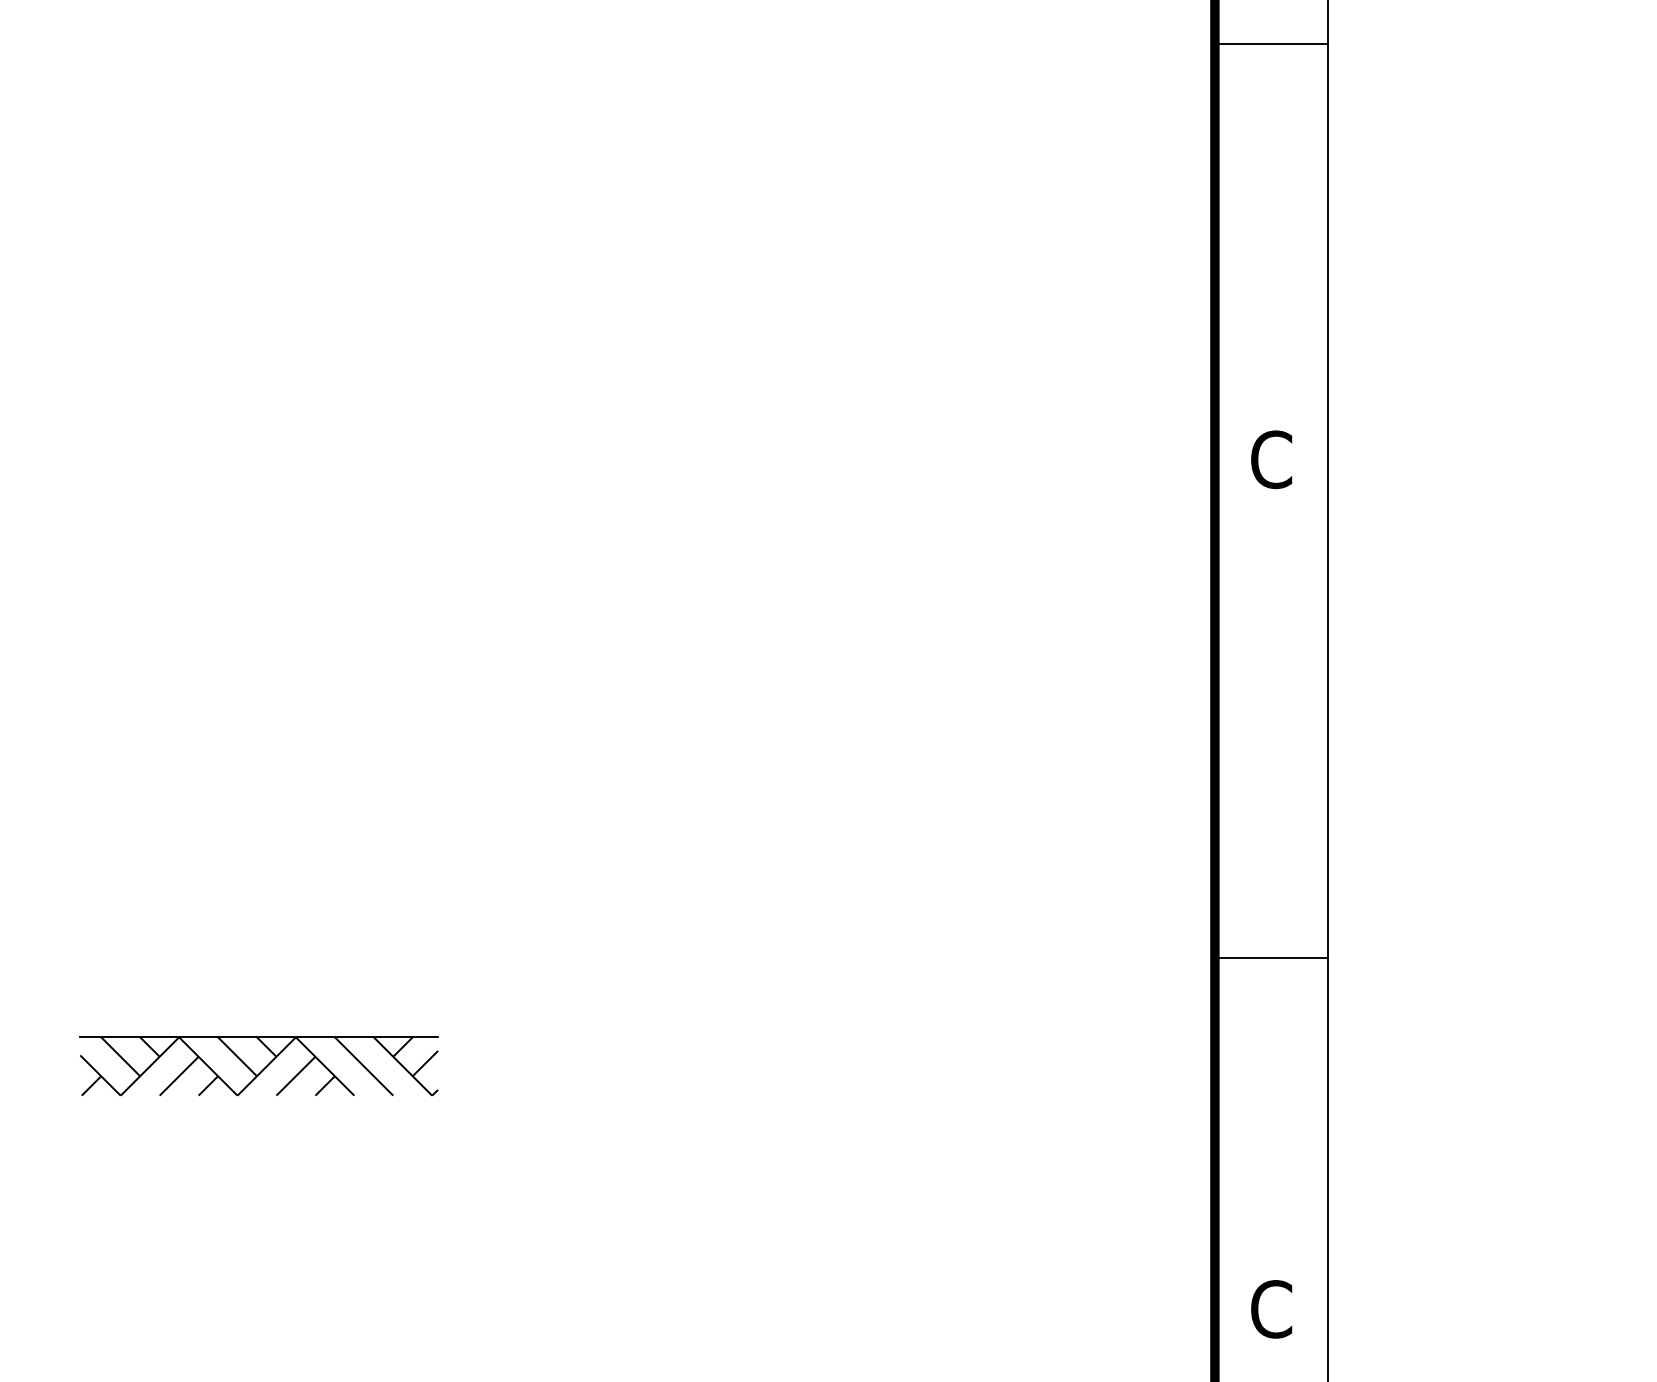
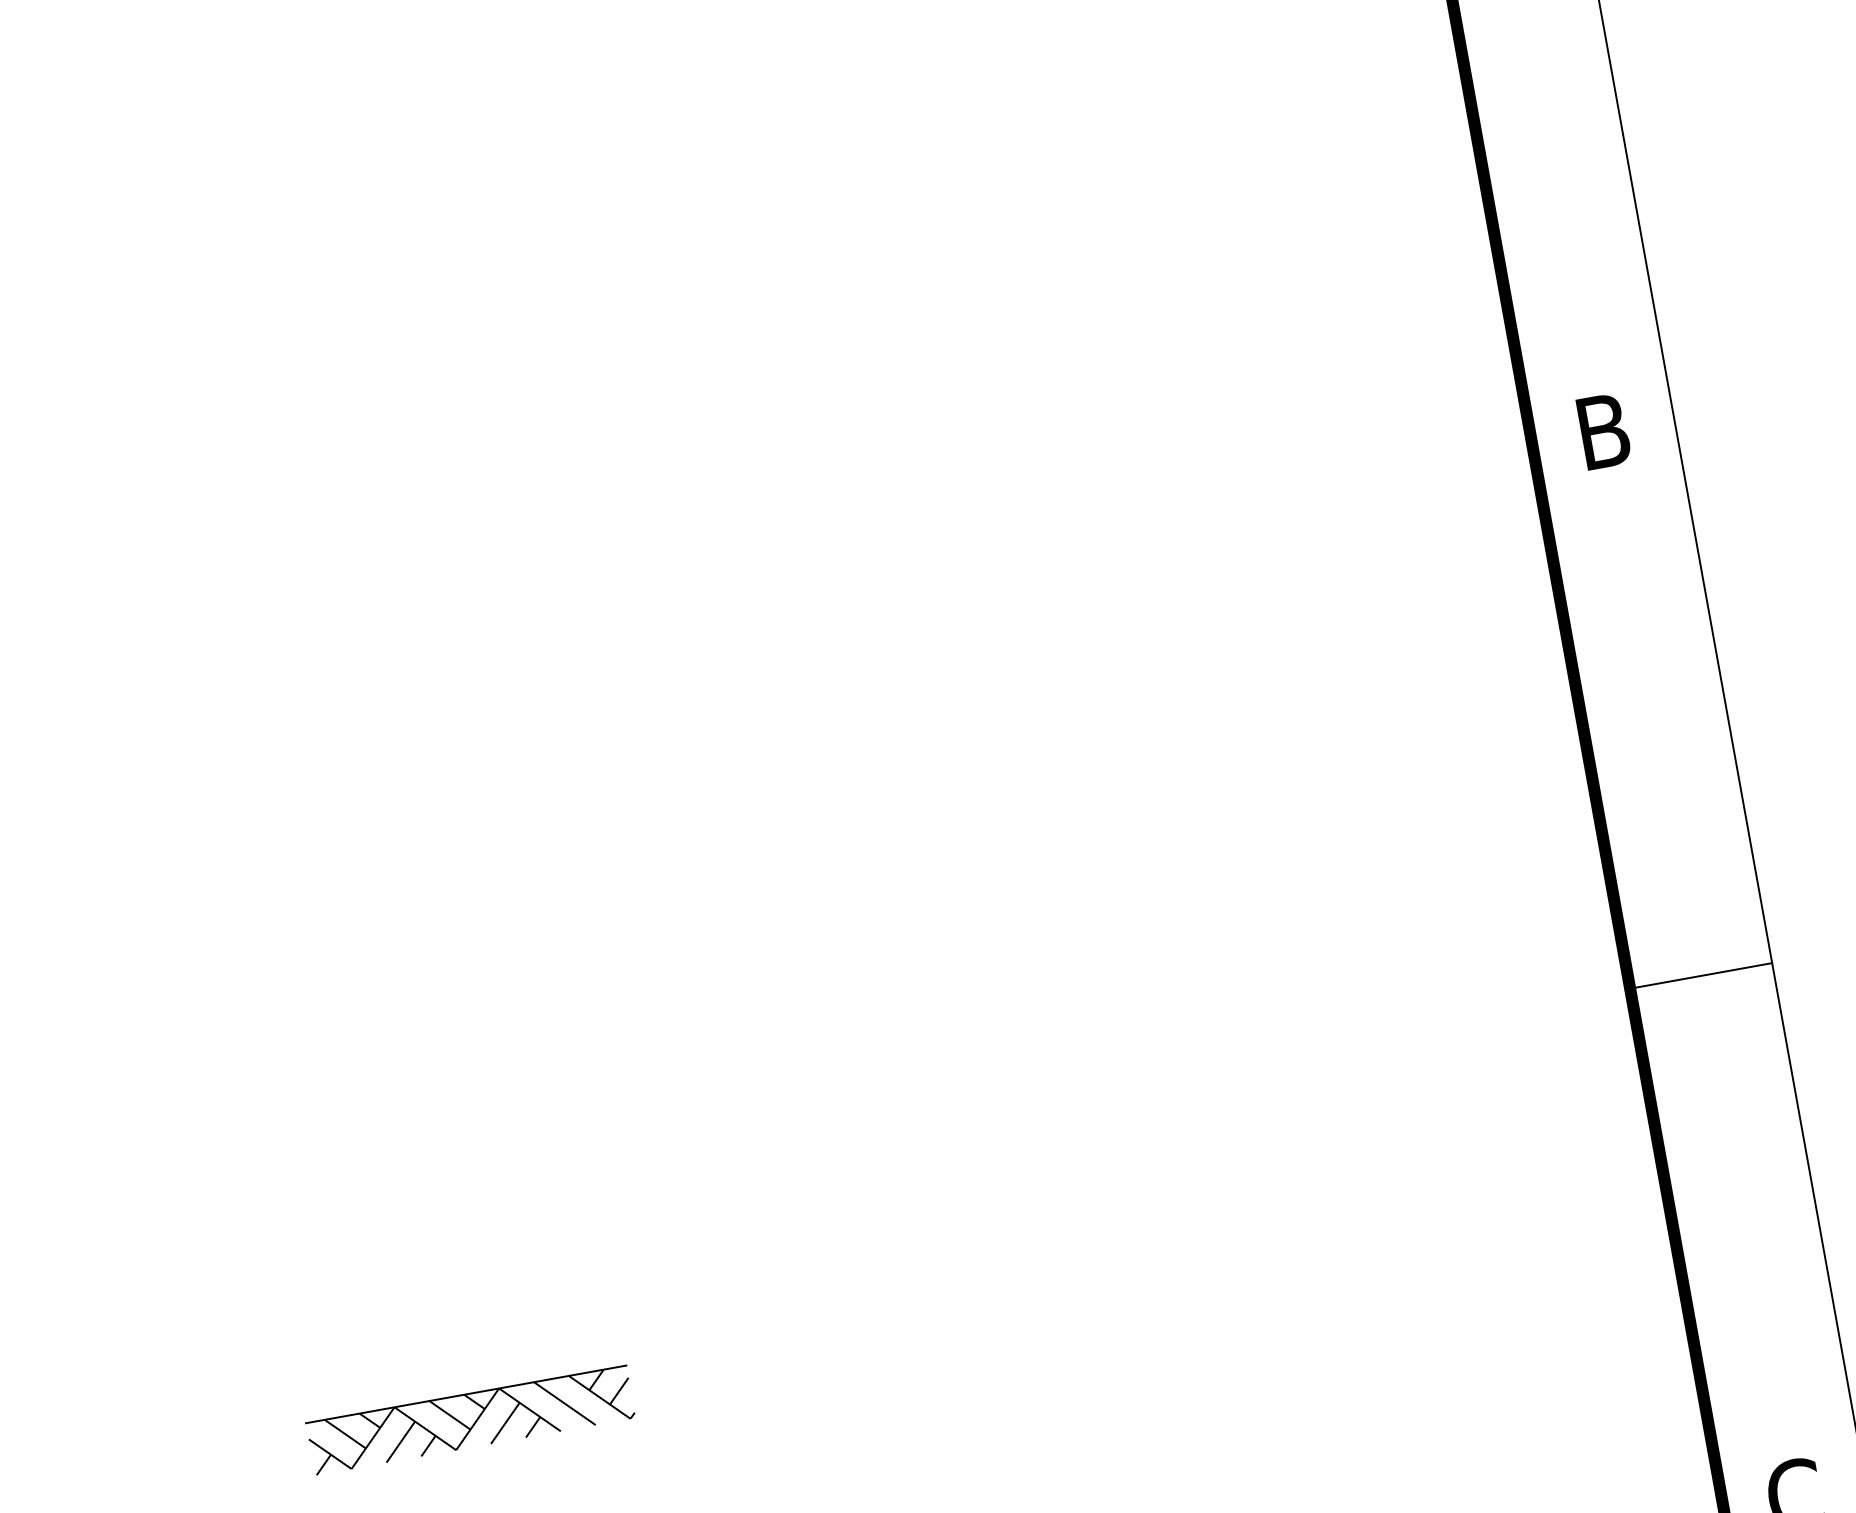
text: (1271, 459) -> (1603, 431), C -> B
line: (1271, 958) -> (1701, 976), moved
part: (259, 1066) -> (471, 1420), size x0.71

